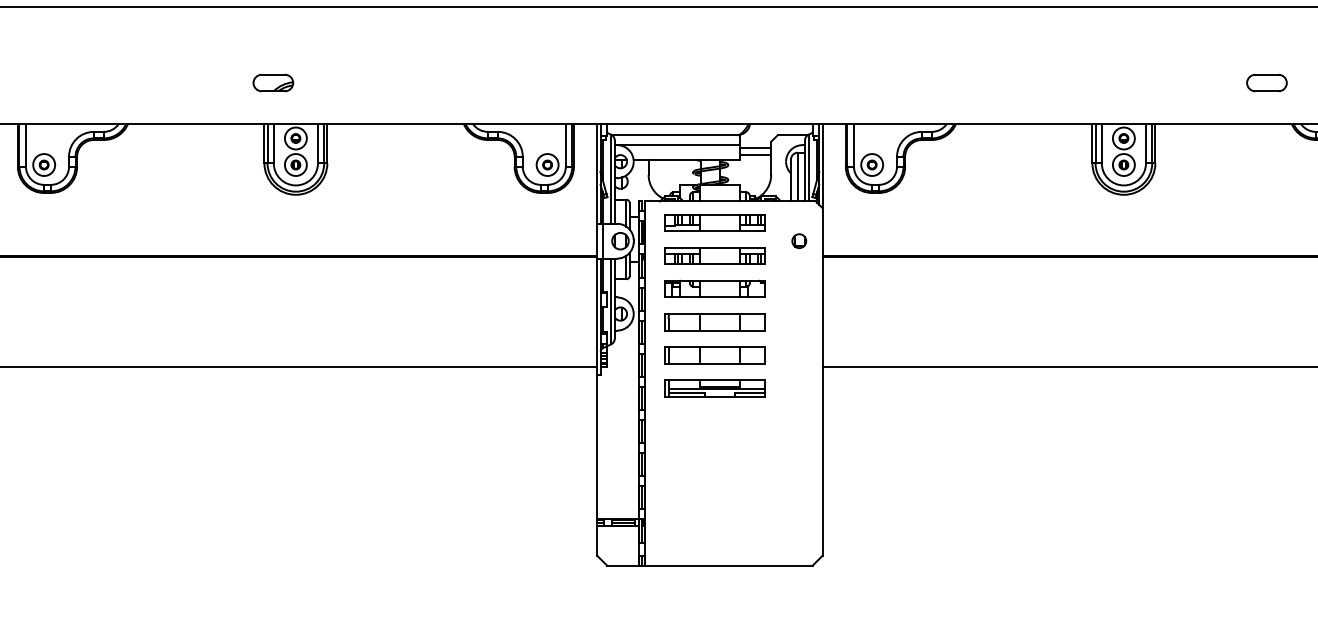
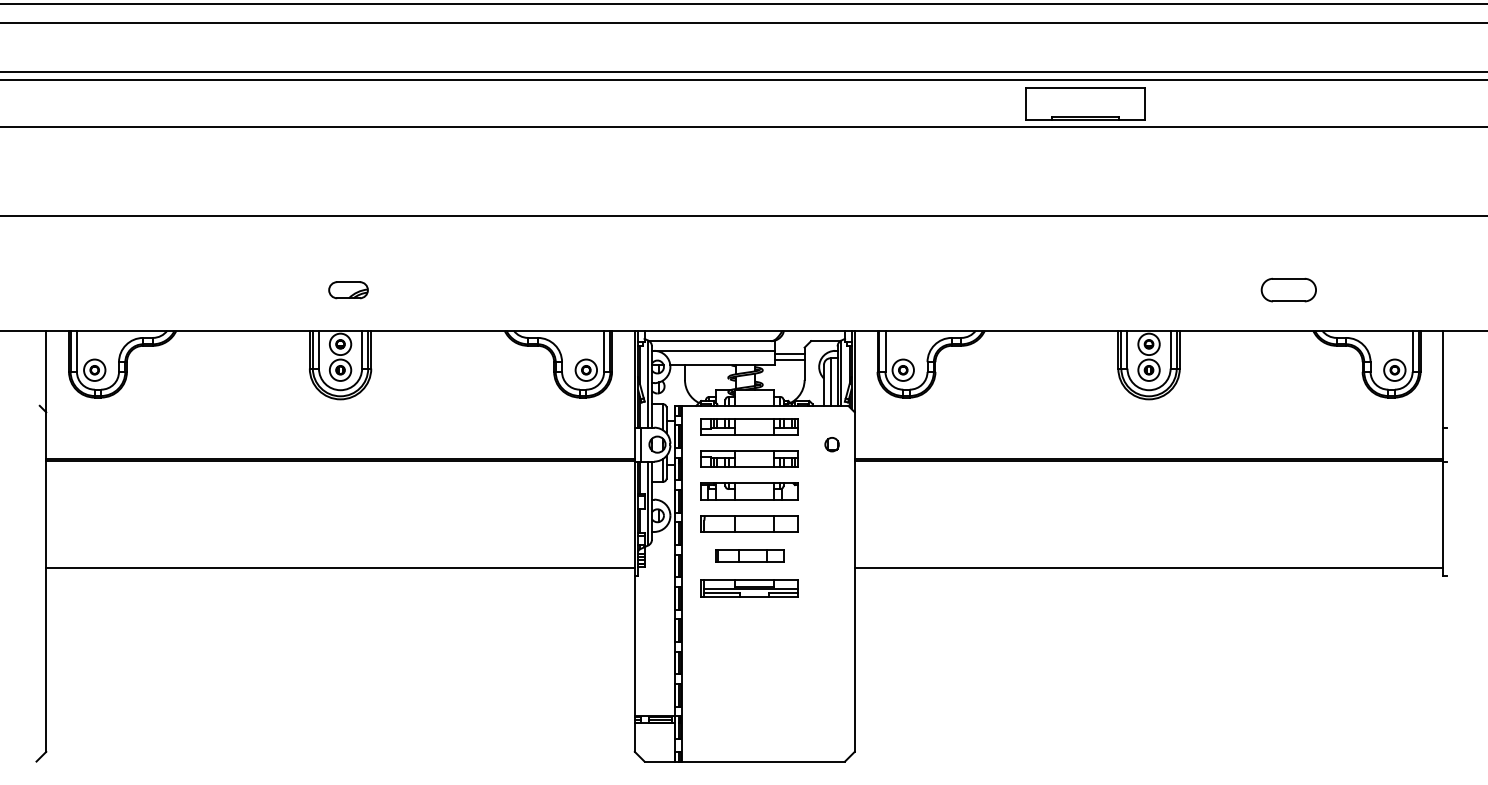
part: (273, 83) -> (348, 290), moved
part: (1266, 83) -> (1288, 290), size x1.4
part: (714, 354) -> (749, 555), size x0.7

